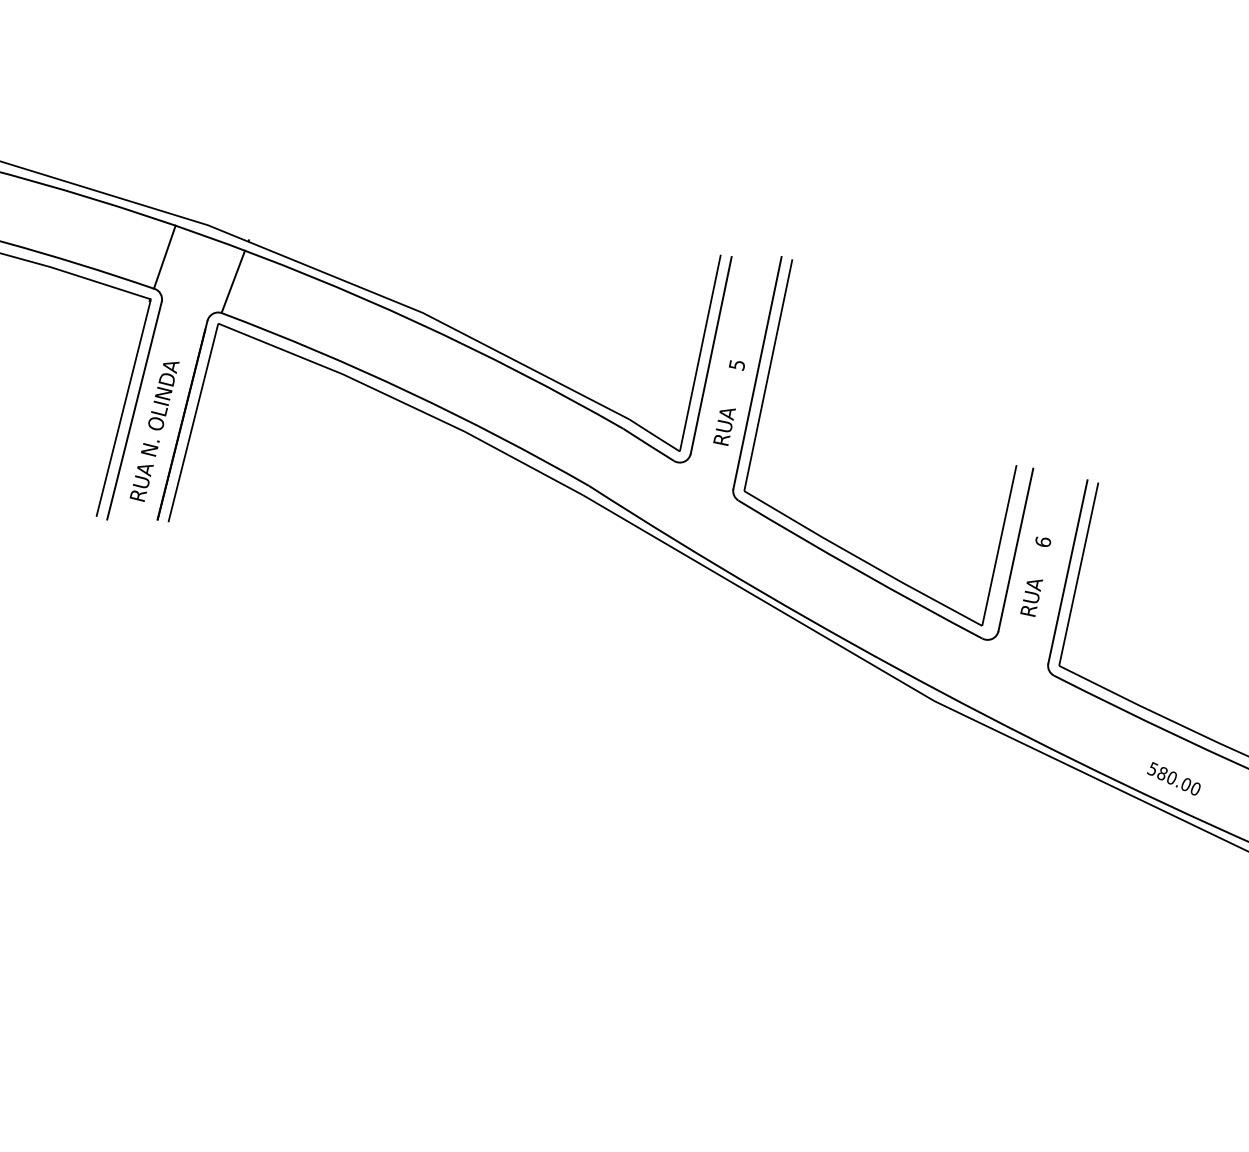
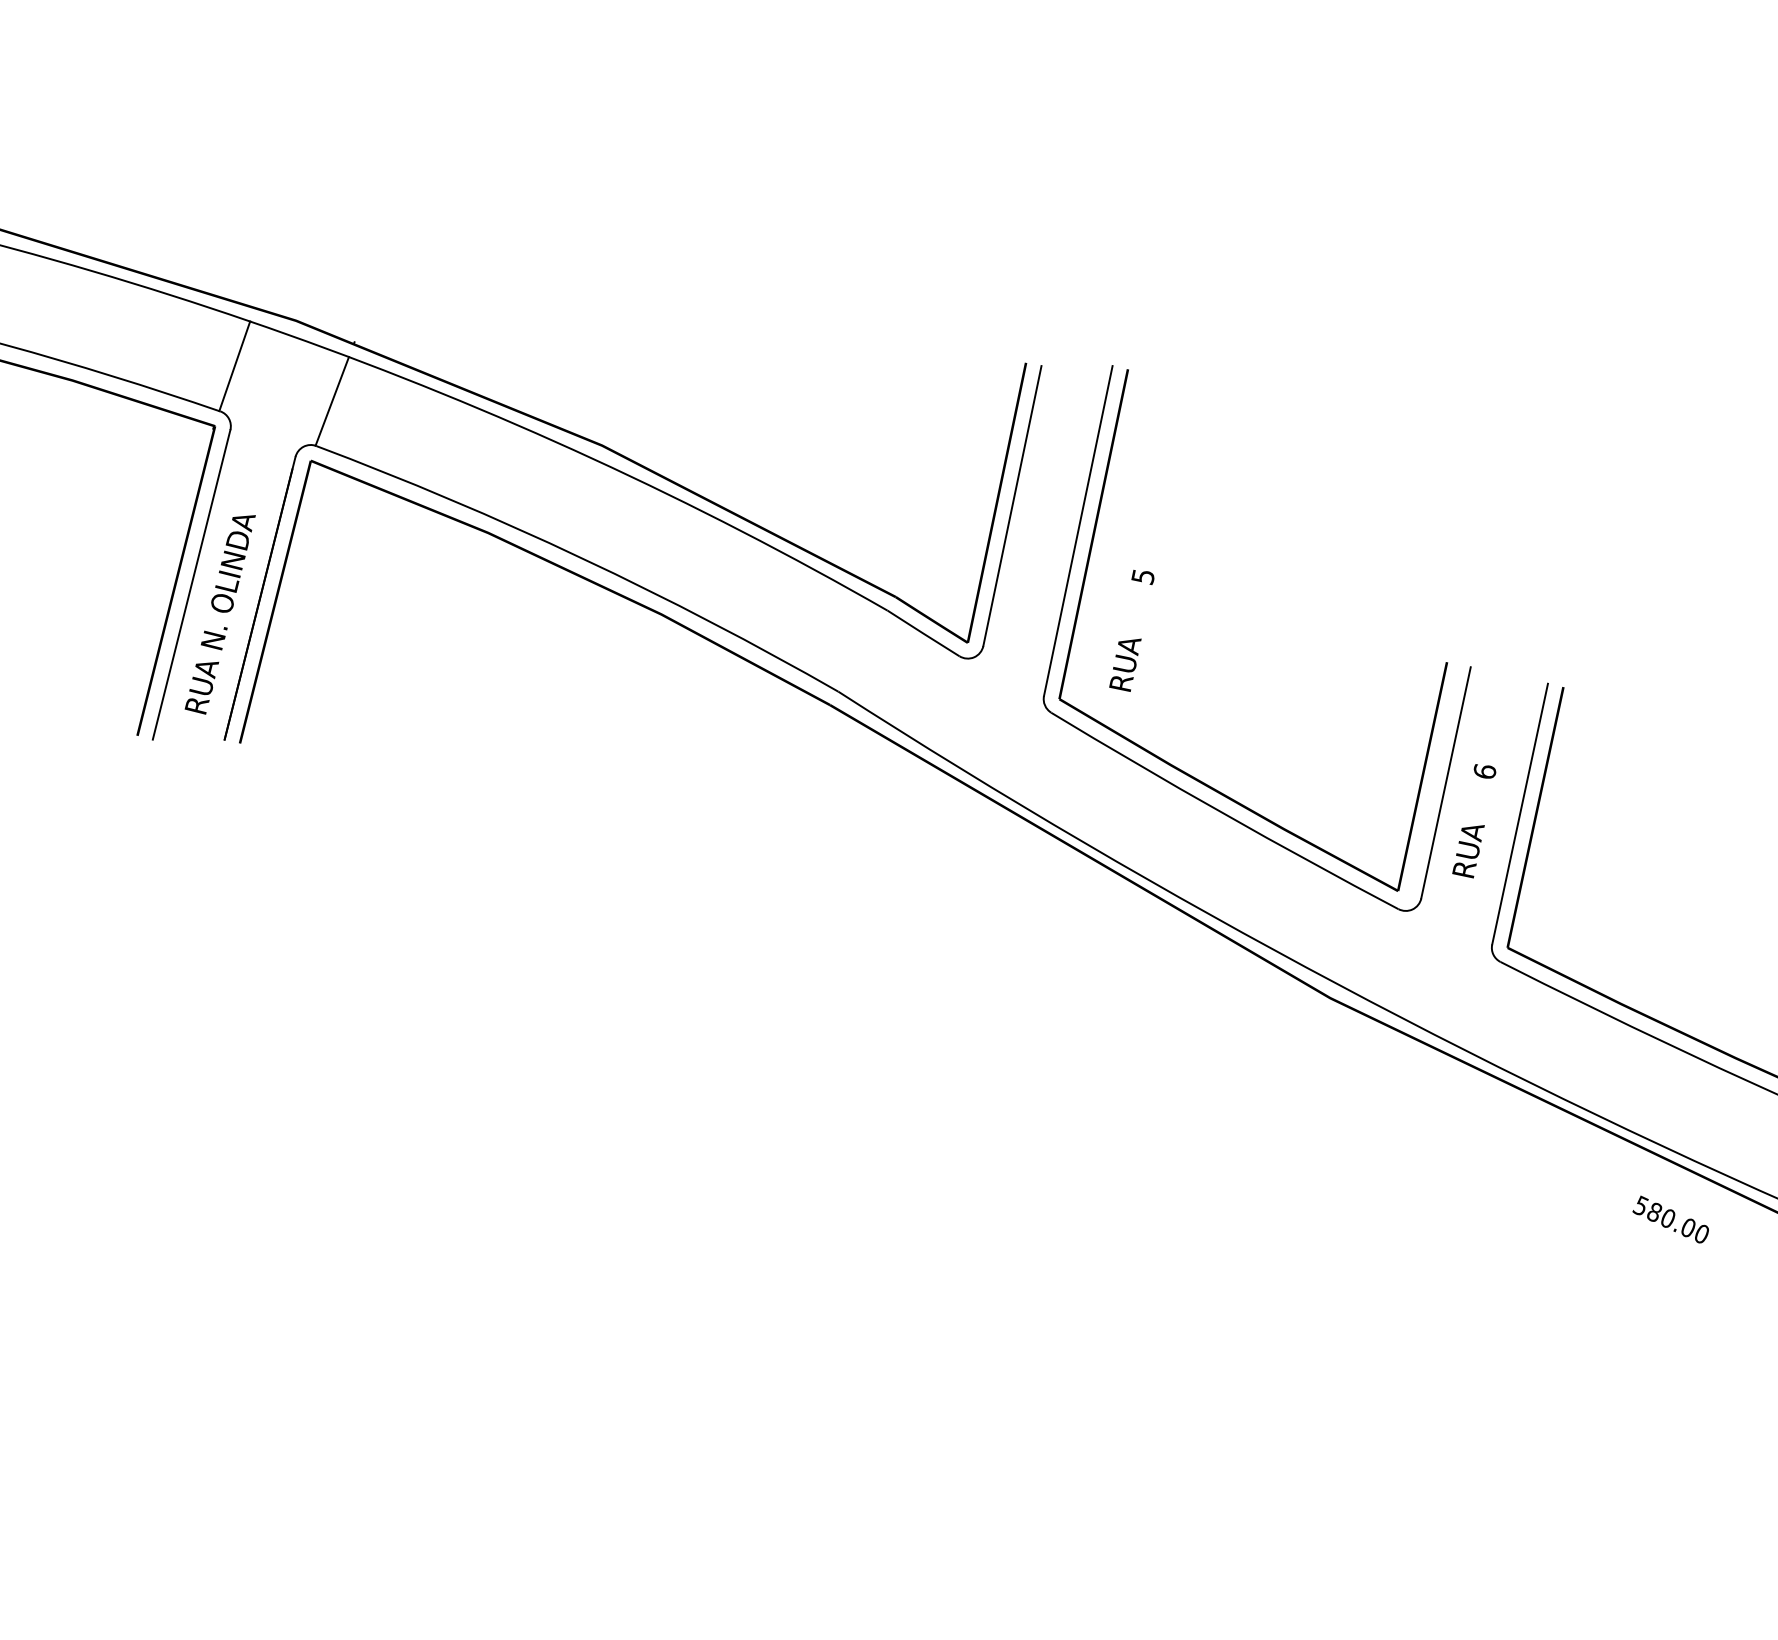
text: (728, 402) -> (1130, 630), moved
text: (1173, 778) -> (1670, 1219), moved

